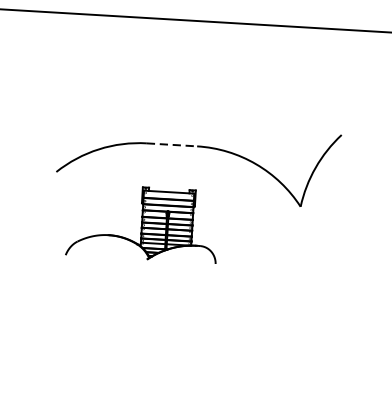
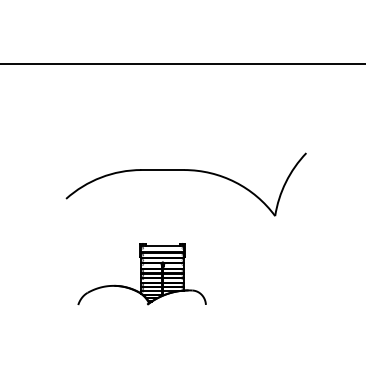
line: (172, 145) -> (163, 170), dashed -> solid
part: (142, 223) -> (141, 274), moved

